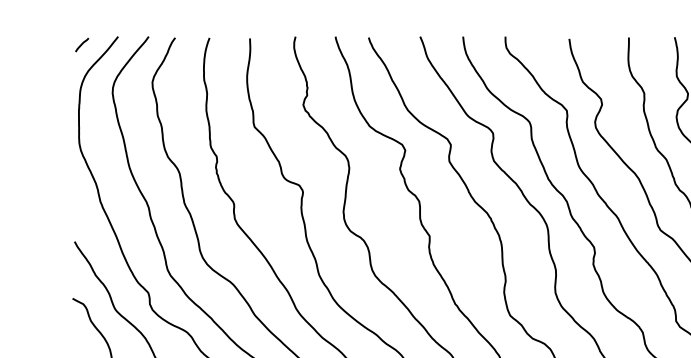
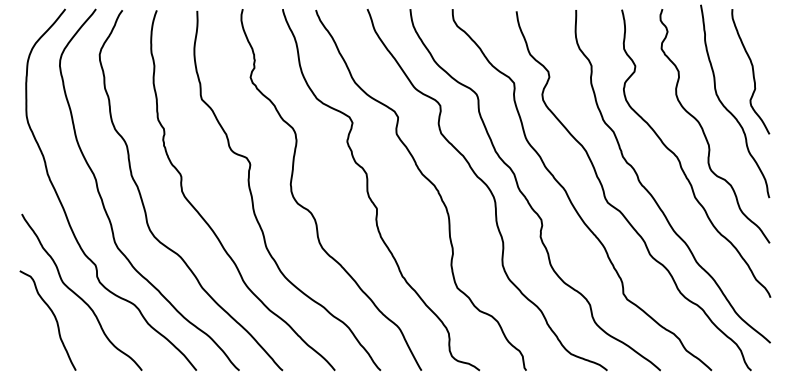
line: (82, 45) -> (29, 17), removed

